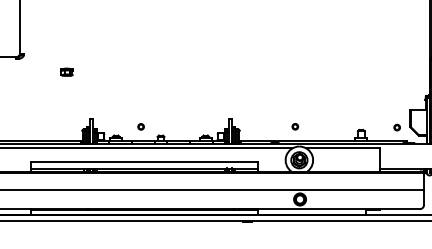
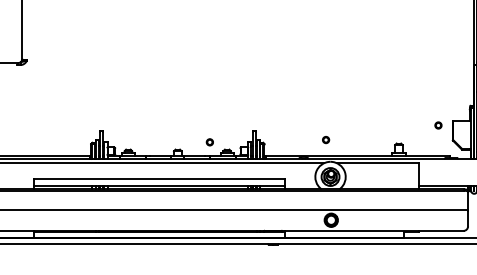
part: (66, 71) -> (73, 79), removed
part: (140, 126) -> (209, 141), moved
part: (396, 127) -> (437, 125), moved

